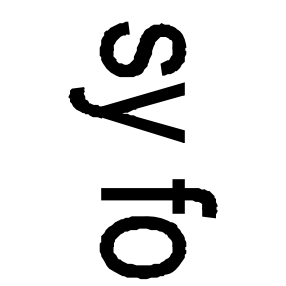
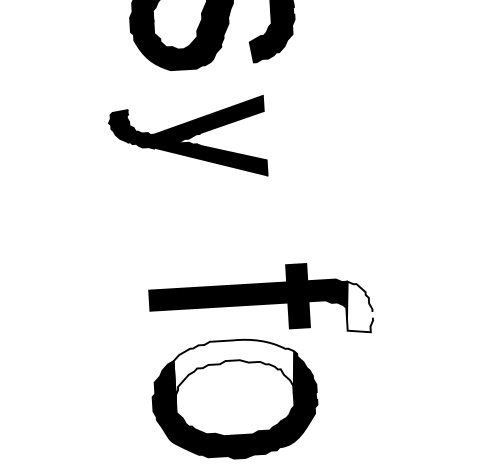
part: (126, 112) -> (187, 139), size x0.7
fill: (209, 203) -> (358, 306), removed
fill: (143, 231) -> (234, 367), removed

